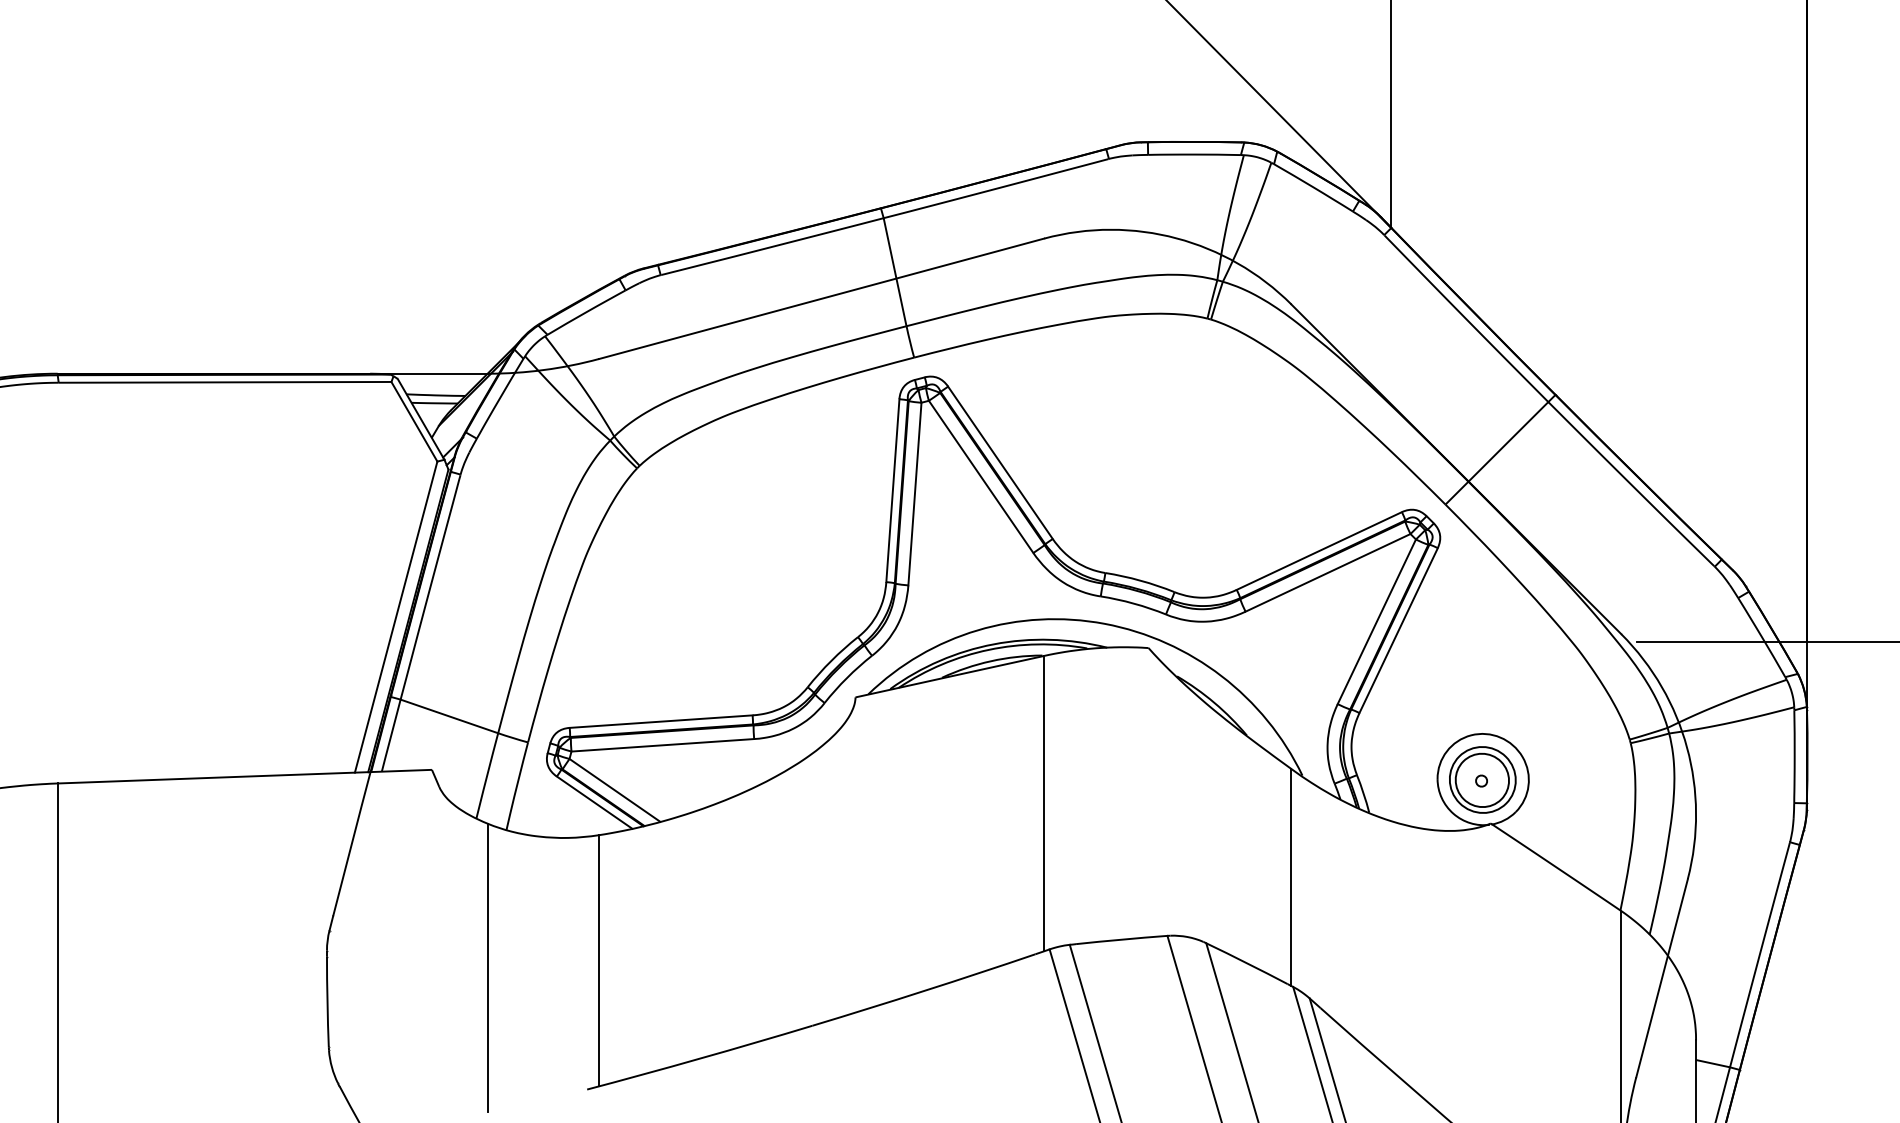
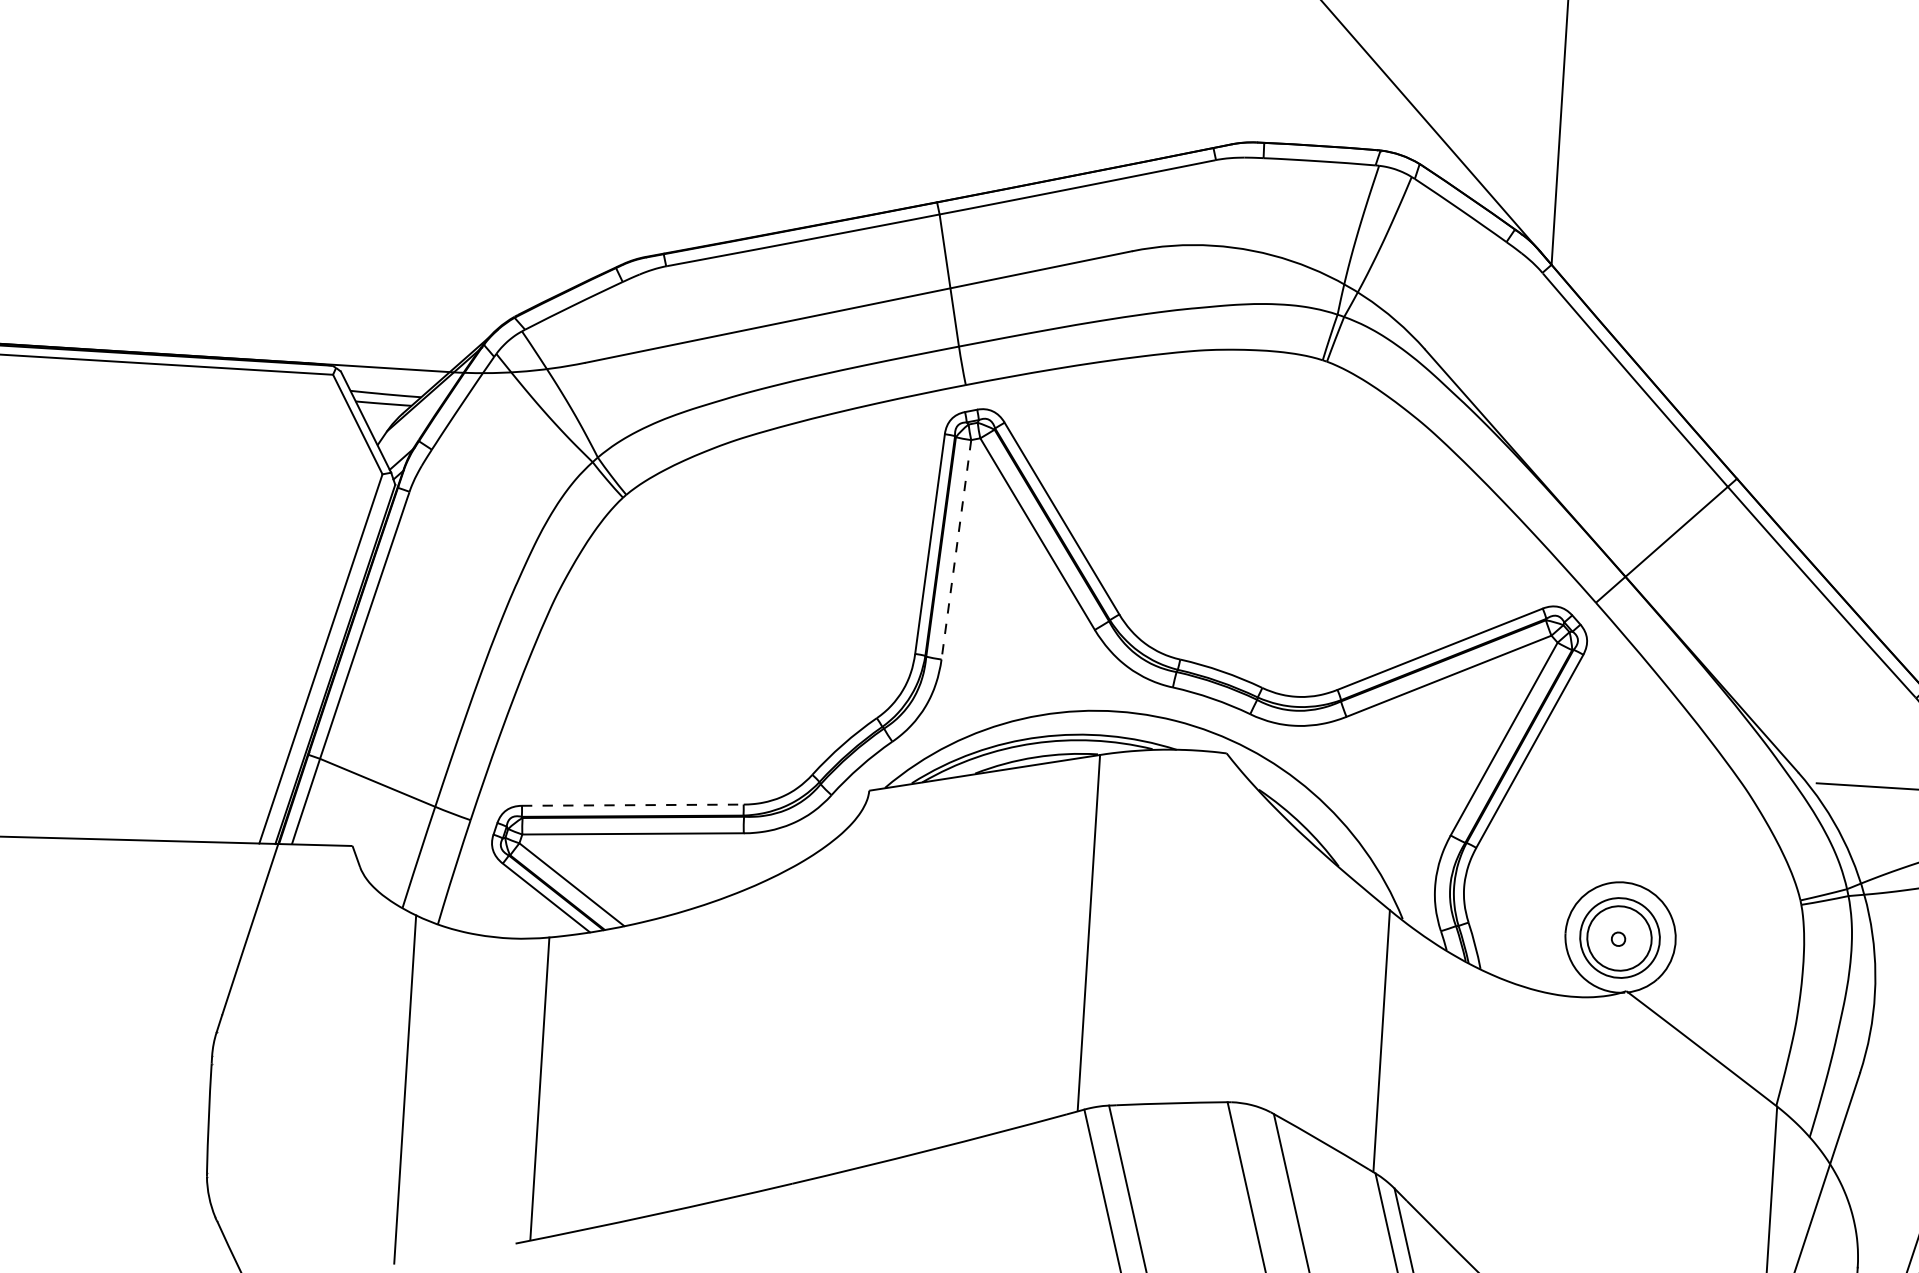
line: (914, 494) -> (955, 550), solid -> dashed
line: (661, 721) -> (633, 805), solid -> dashed

